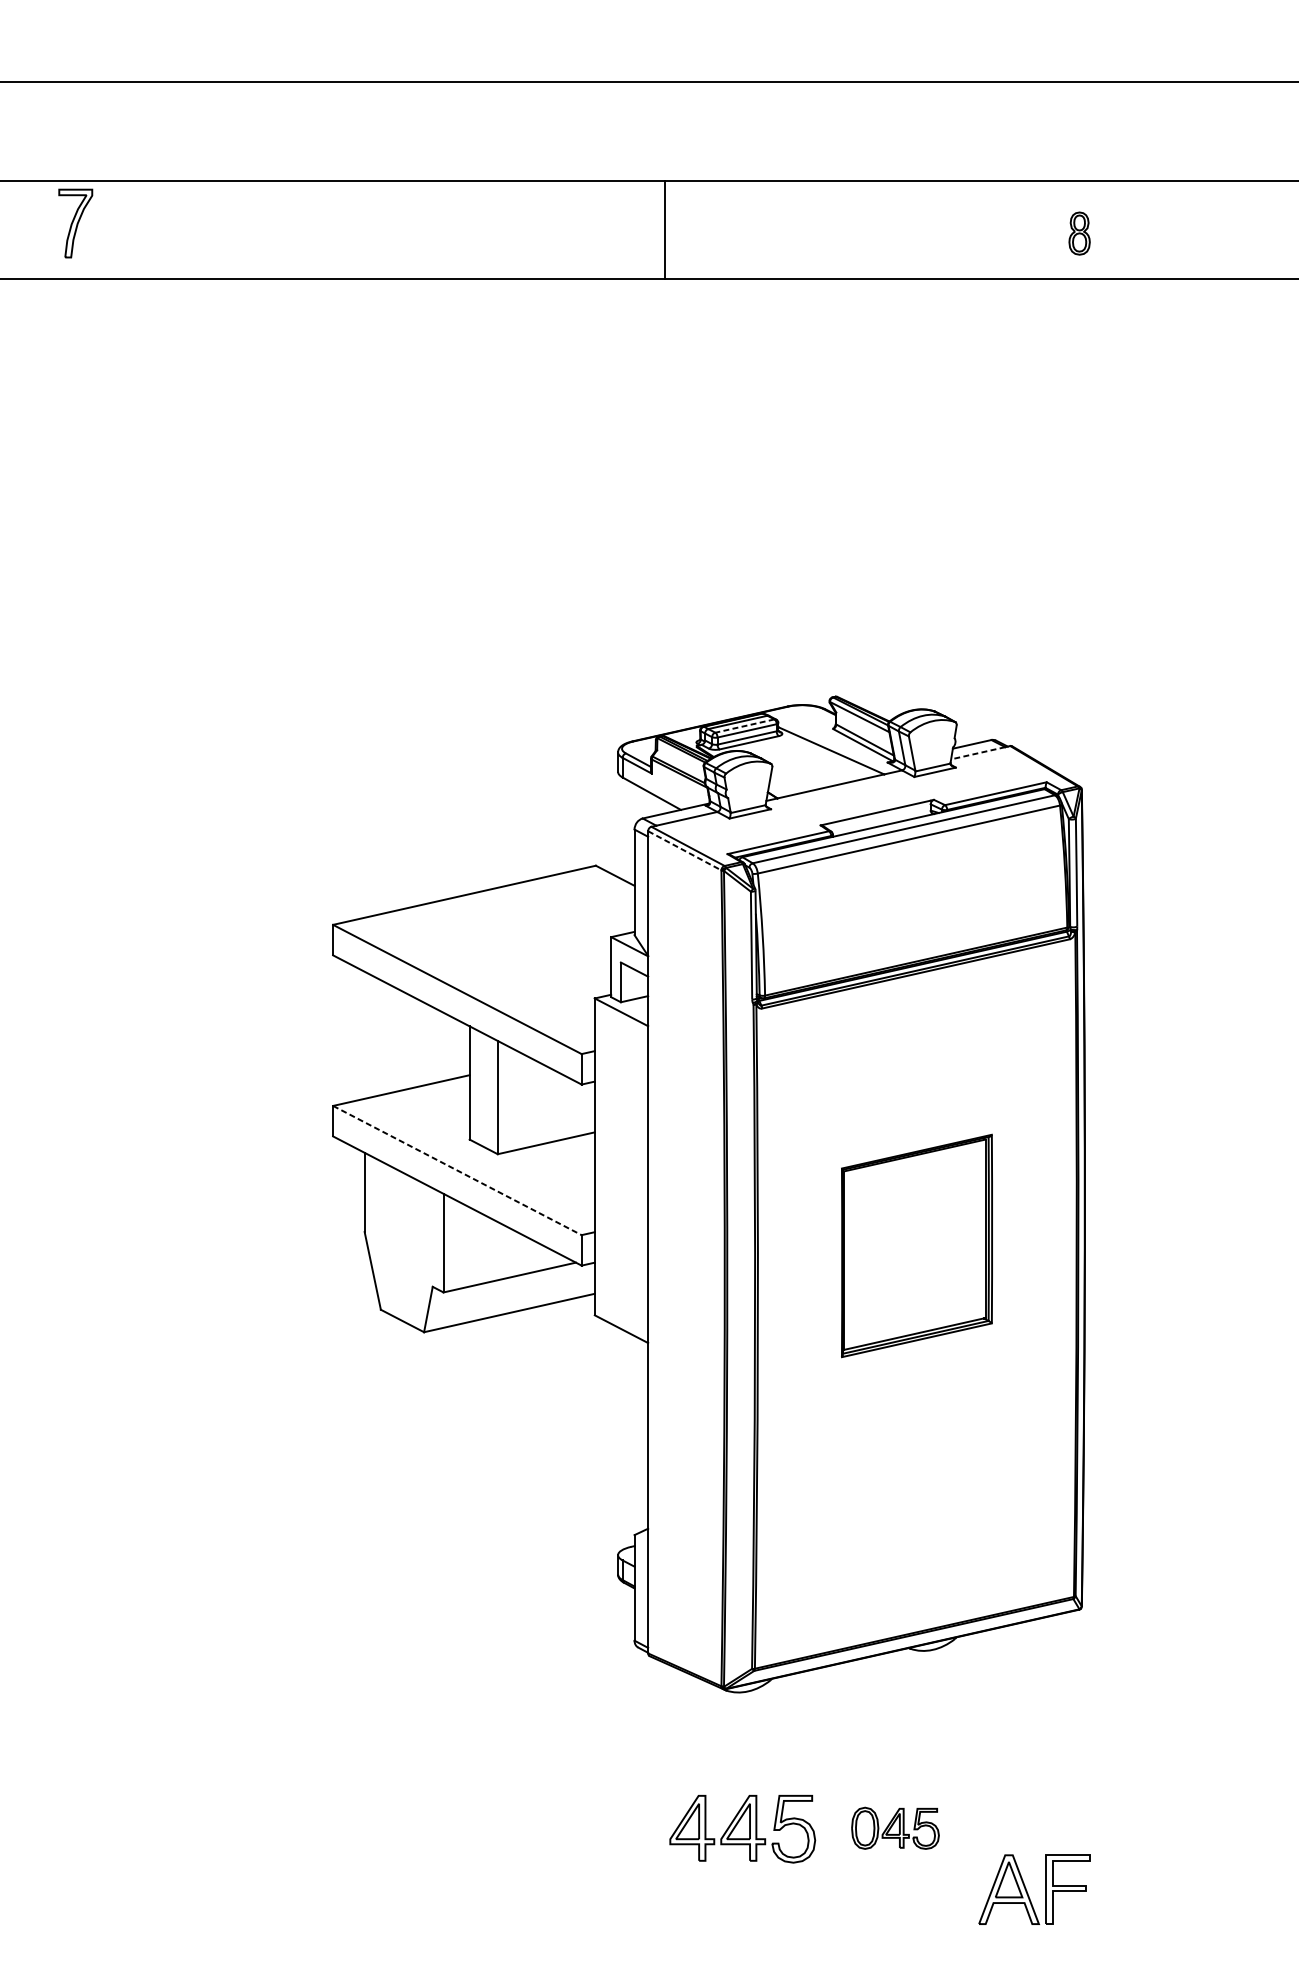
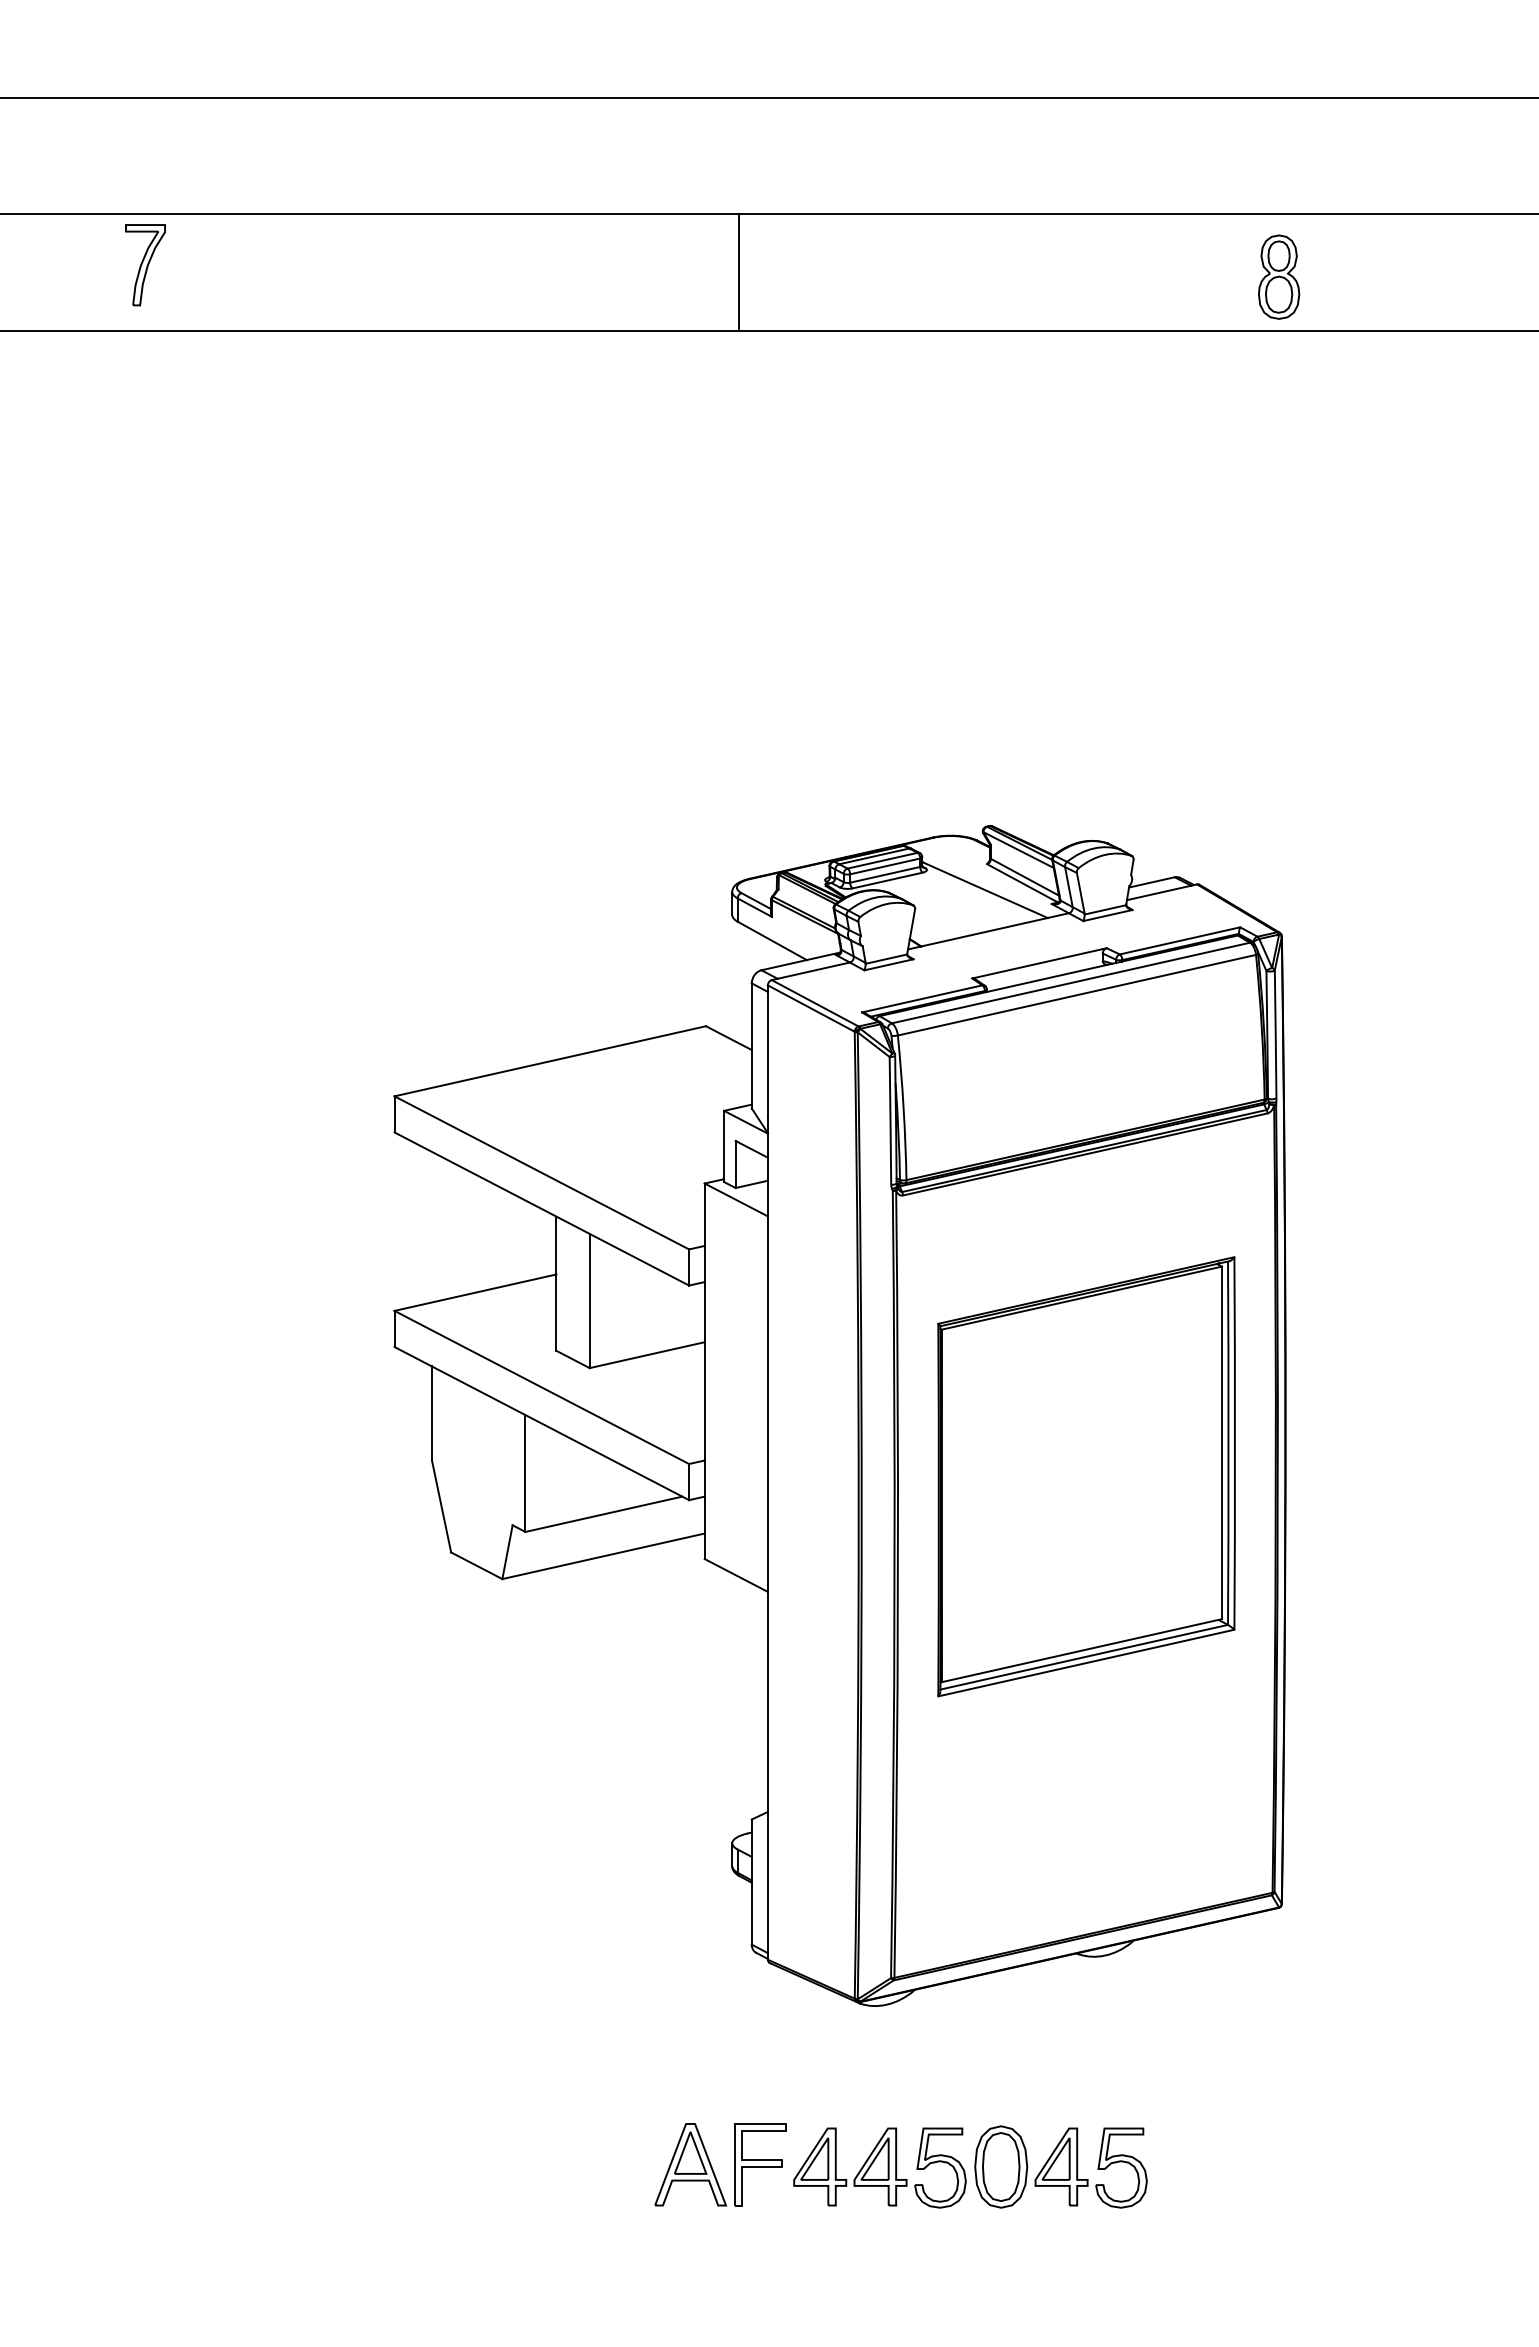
part: (75, 223) -> (145, 265), moved
line: (664, 229) -> (739, 272), moved
part: (1079, 233) -> (1279, 276), size x1.67
line: (744, 725) -> (882, 860), dashed -> solid
line: (978, 752) -> (1159, 892), dashed -> solid
line: (684, 850) -> (811, 1008), dashed -> solid
line: (457, 1170) -> (542, 1387), dashed -> solid
part: (916, 1245) -> (1086, 1476), size x1.67
part: (895, 1827) -> (1060, 2166), size x1.67
part: (1027, 1891) -> (712, 2166), moved

